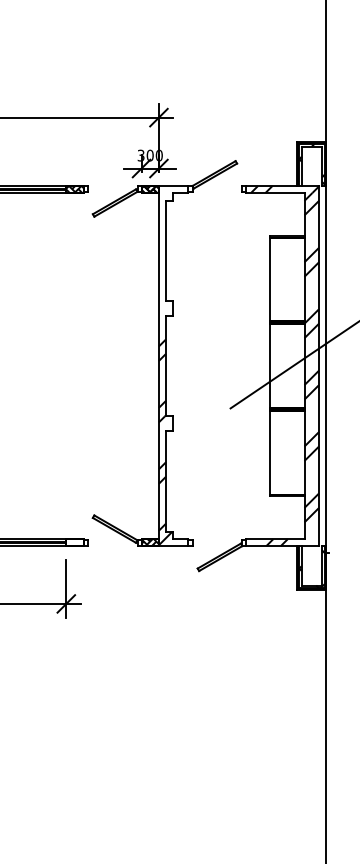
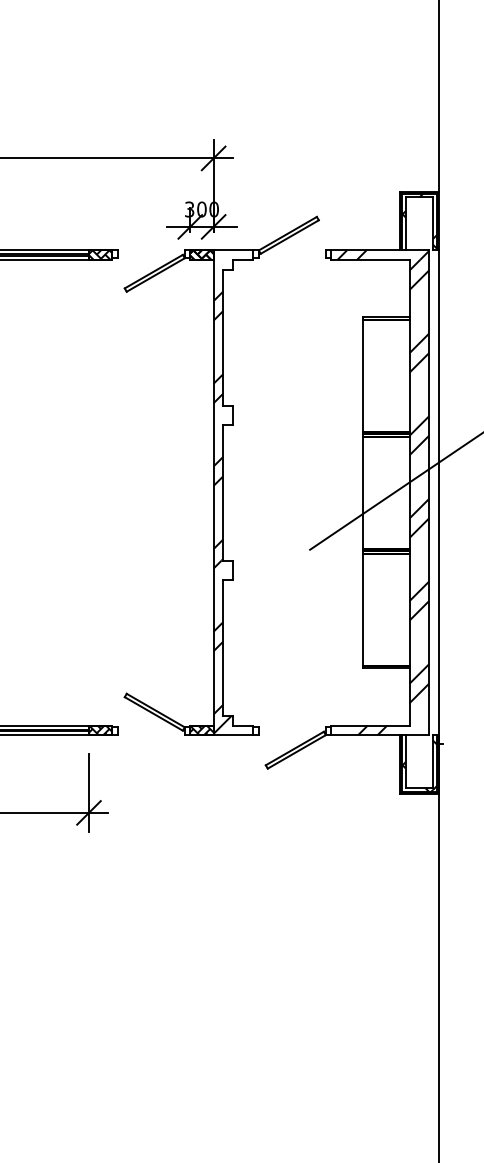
hatch: (161, 258) -> (217, 347), added
hatch: (74, 542) -> (100, 730), added

